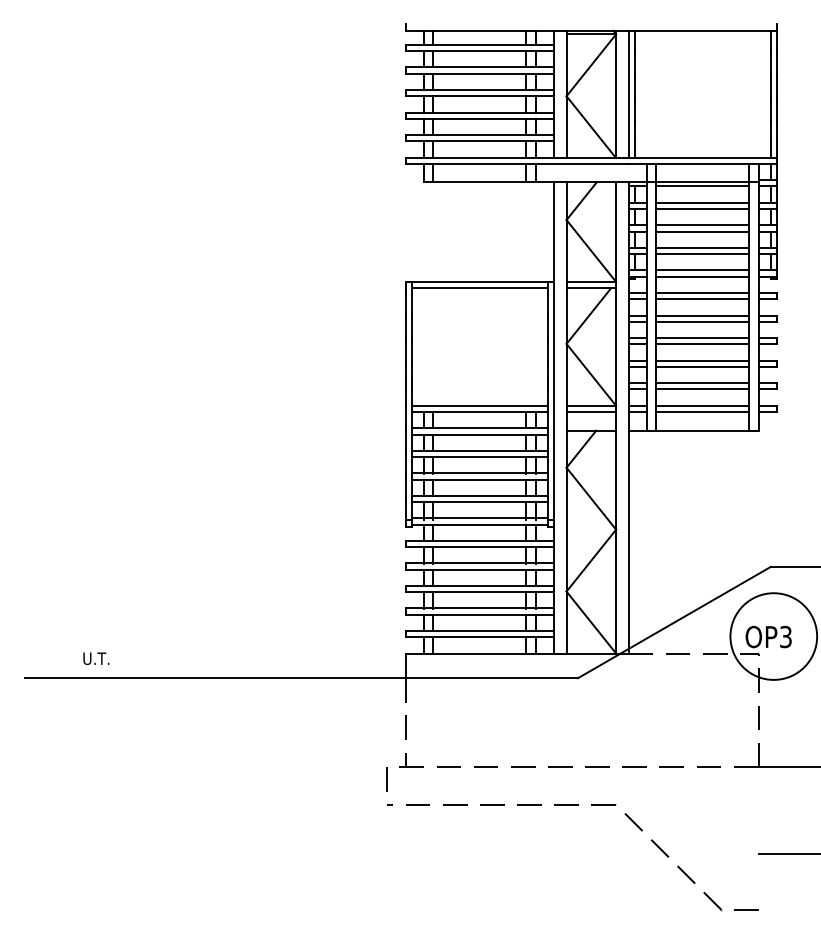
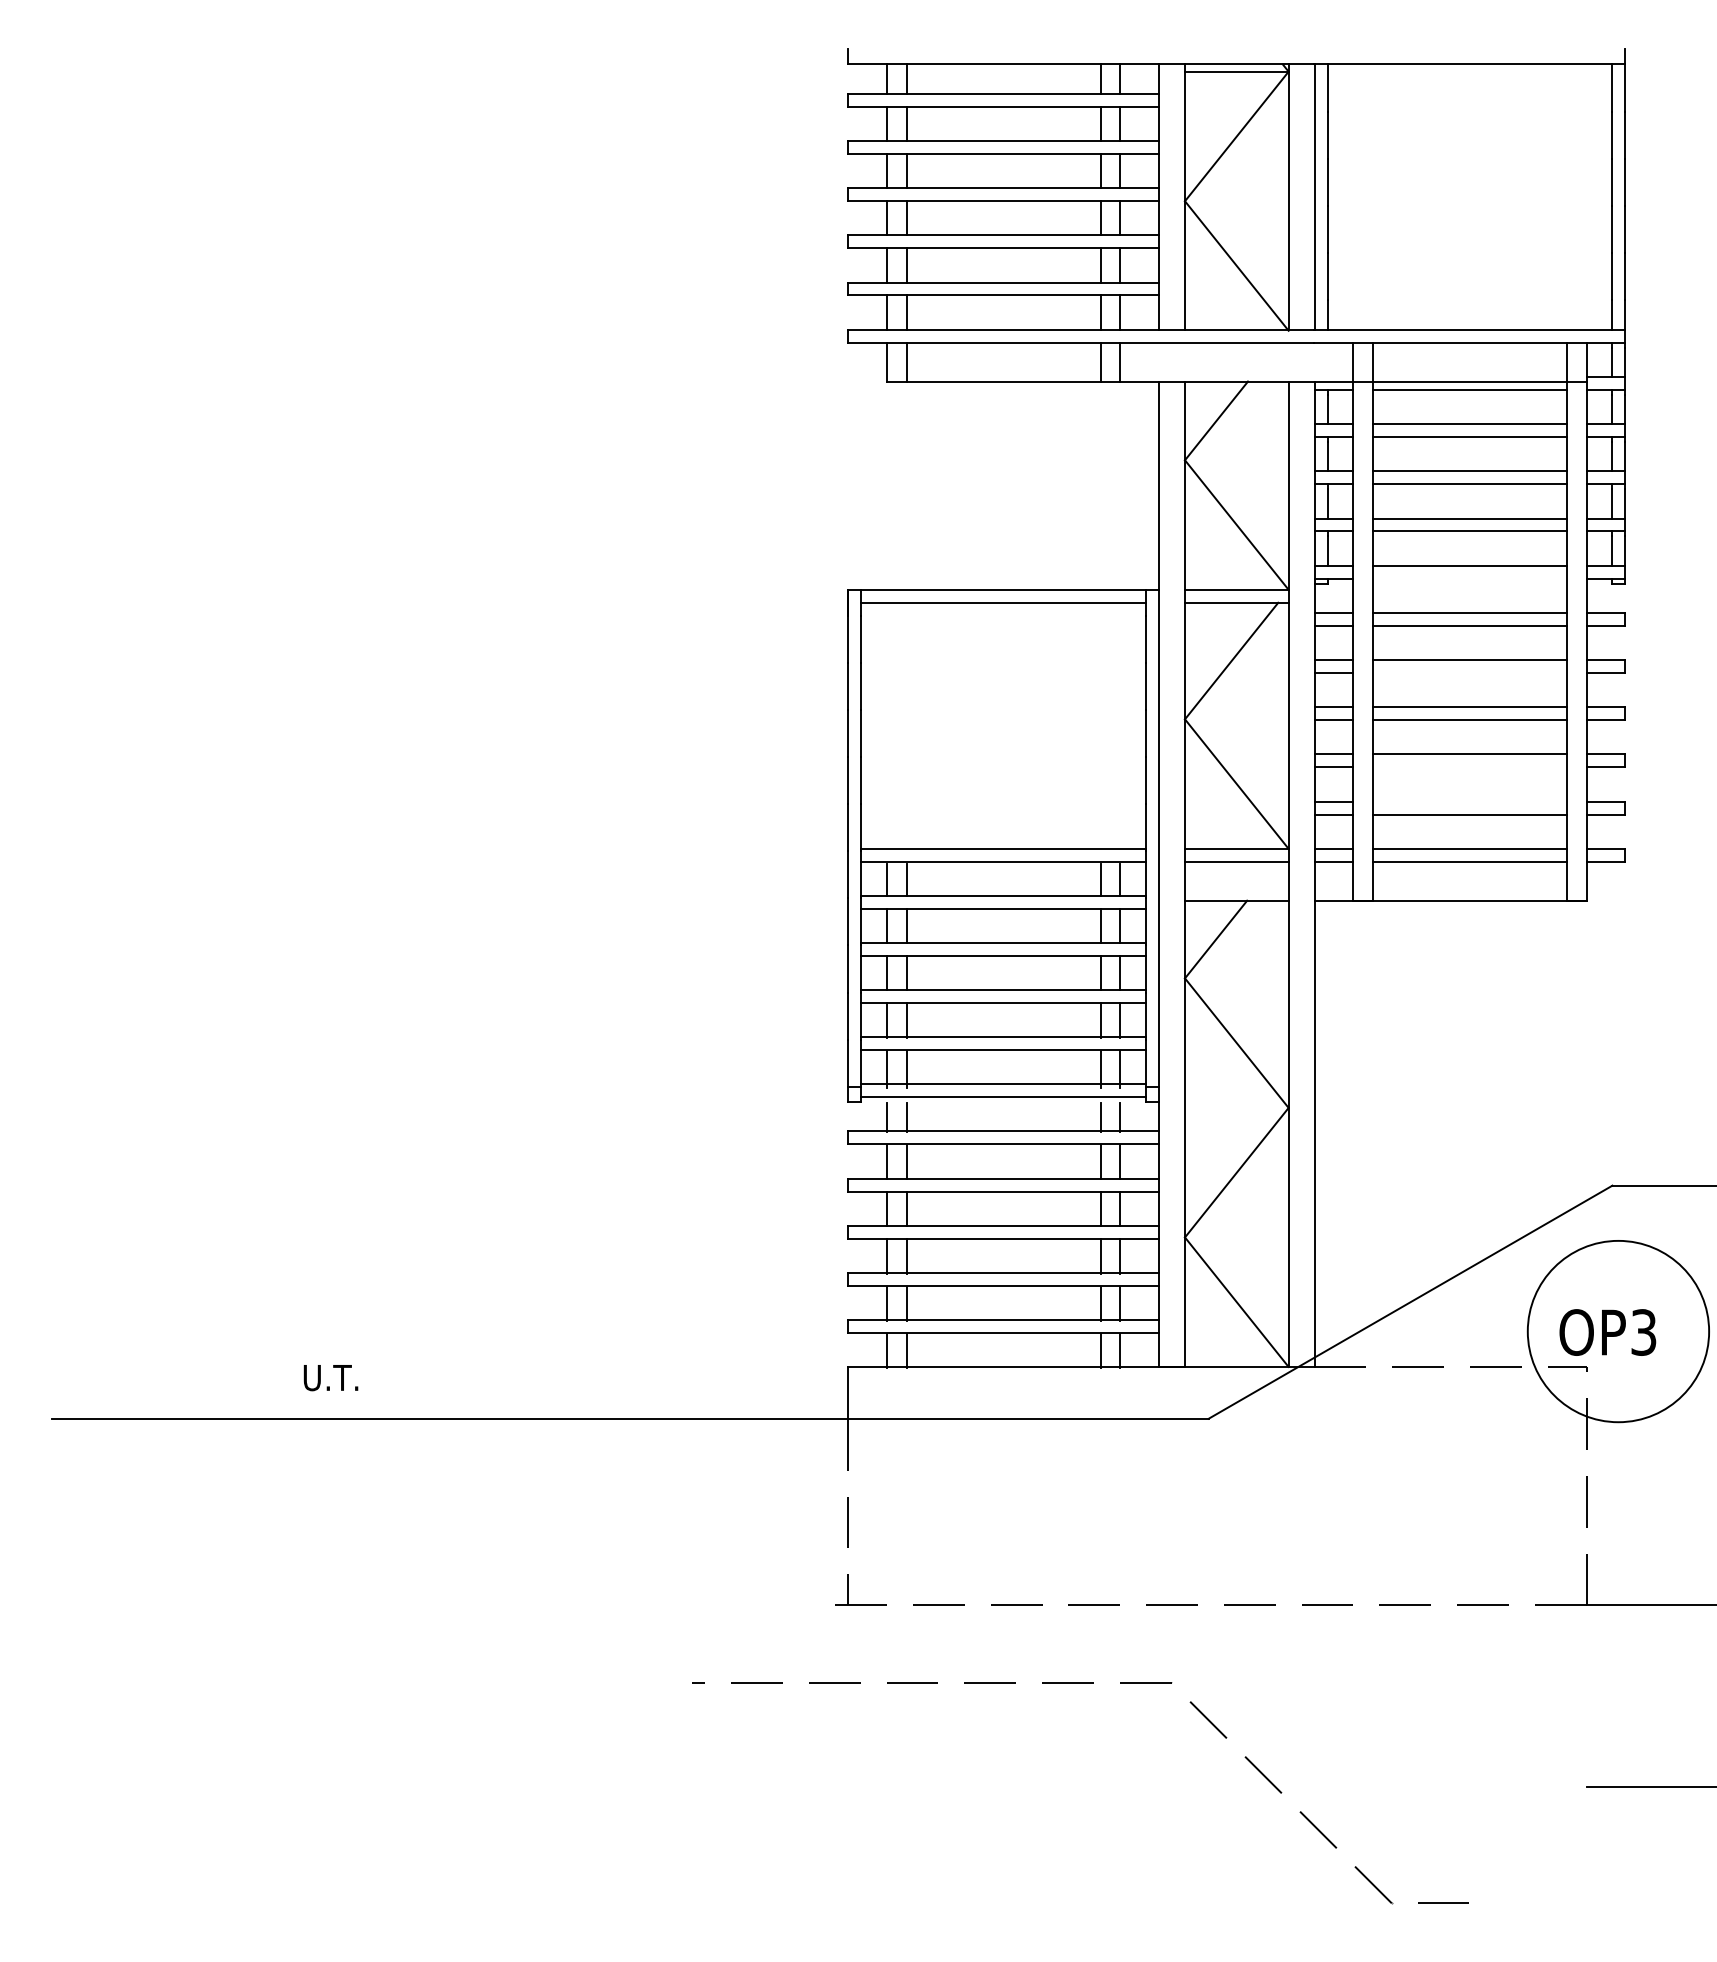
line: (702, 276) -> (1469, 578), removed
line: (702, 321) -> (1469, 672), removed
line: (702, 366) -> (1469, 766), removed
line: (702, 383) -> (1469, 802), removed
text: (96, 658) -> (331, 1377), moved
line: (386, 779) -> (808, 1630), removed
part: (572, 805) -> (1080, 1684), moved

